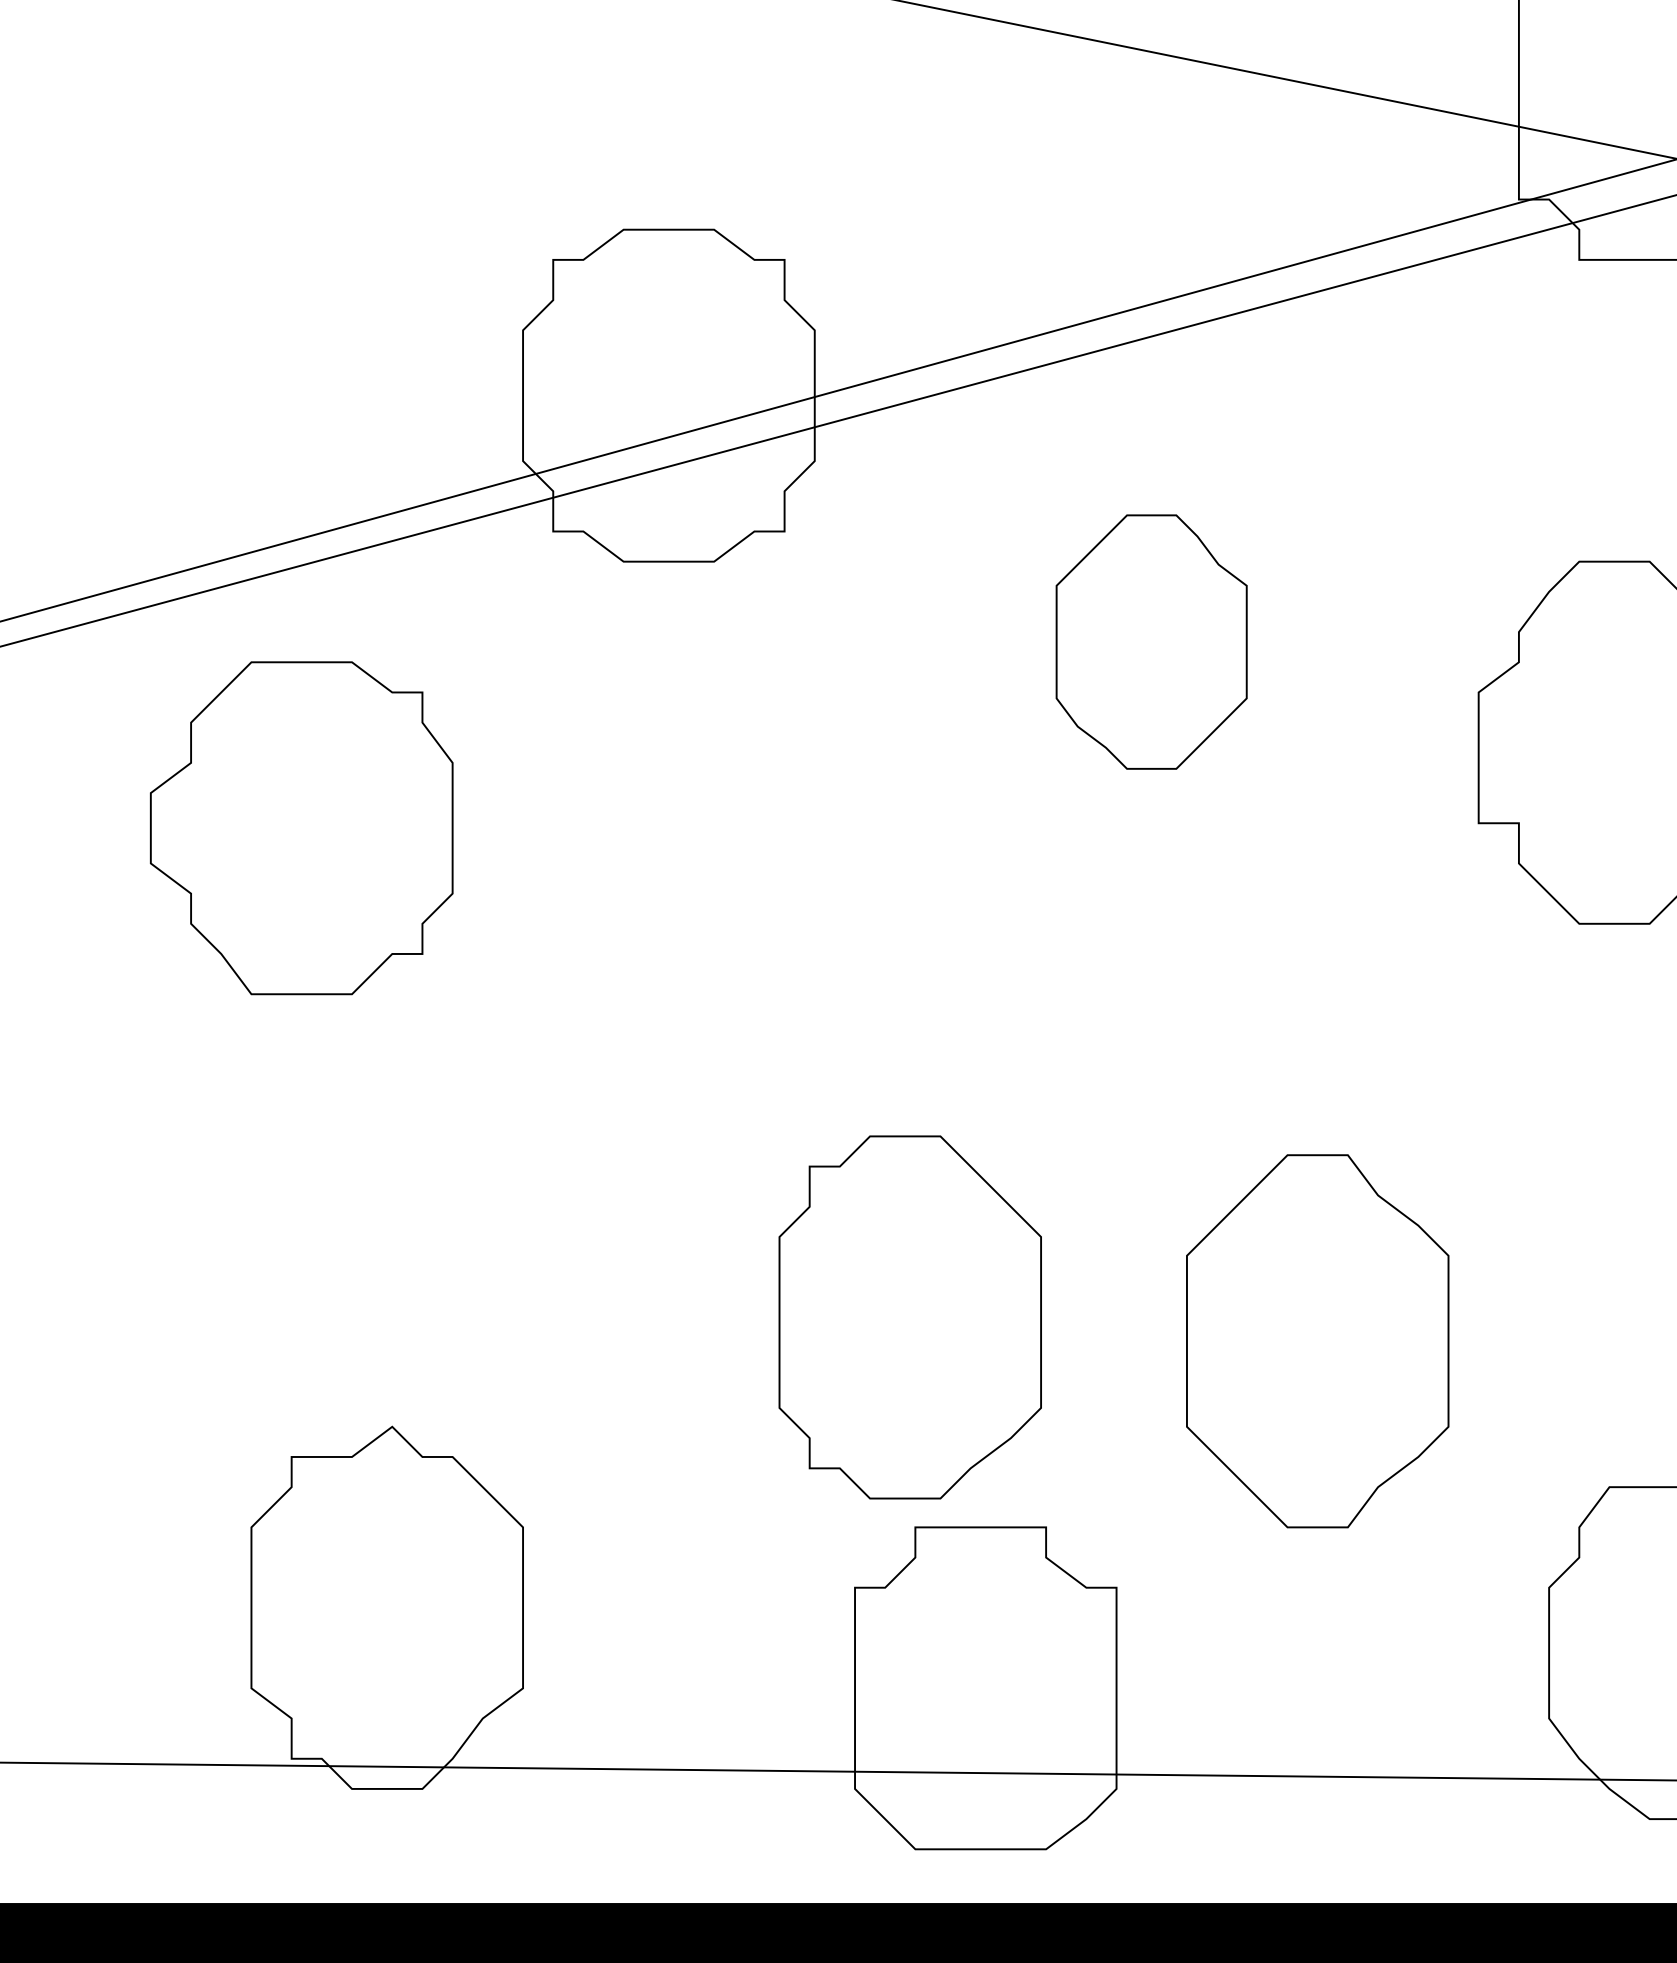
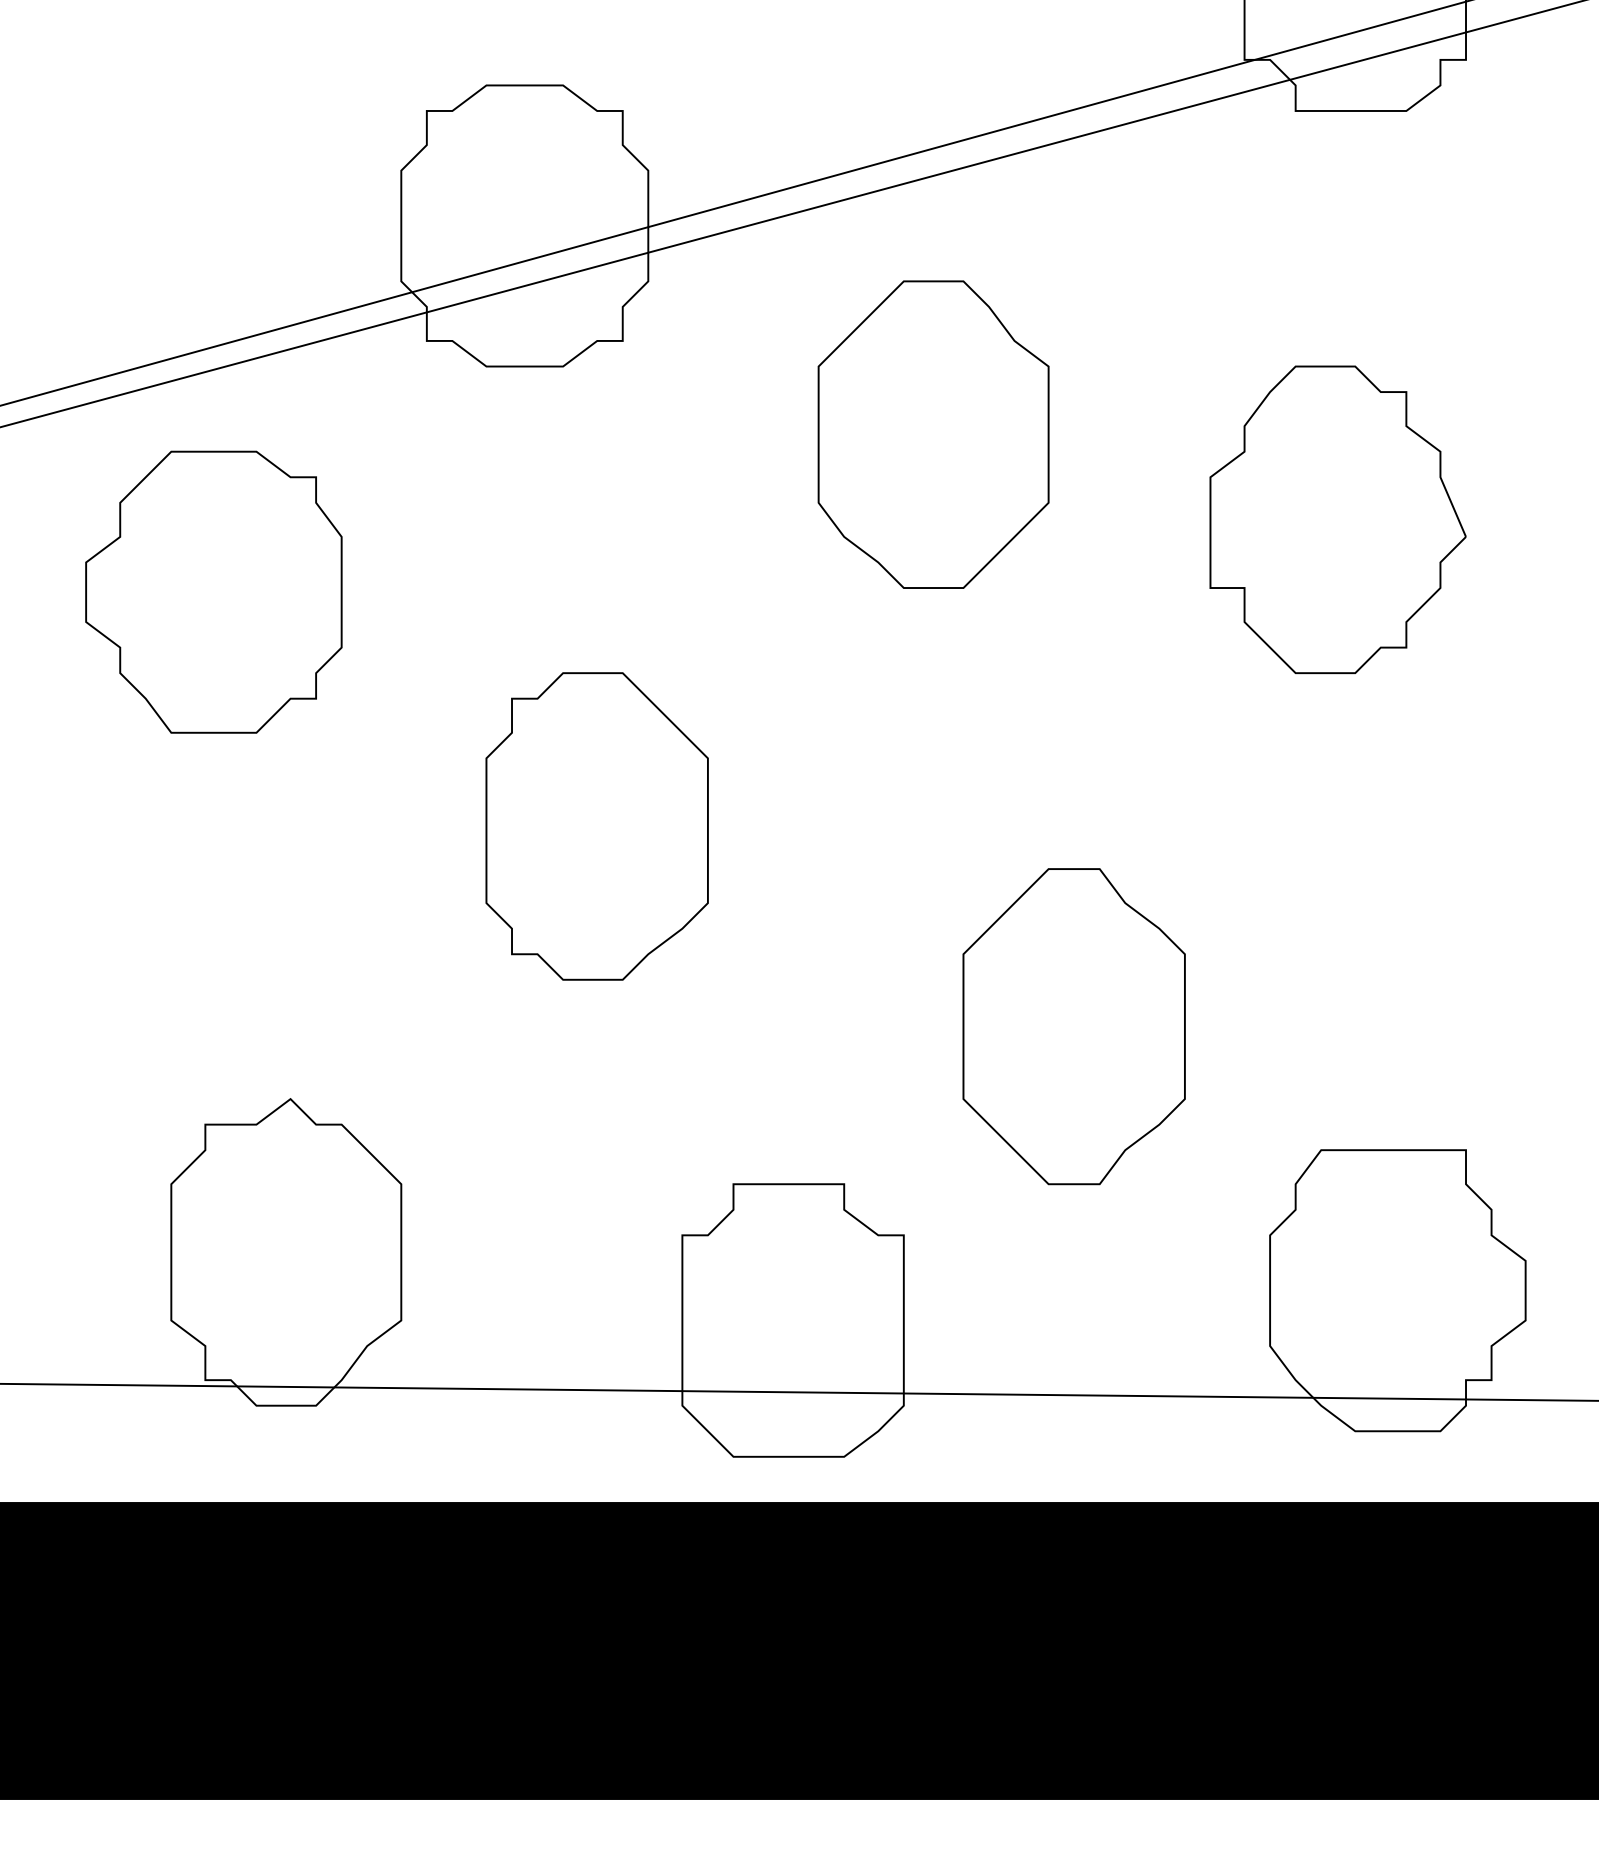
part: (1151, 641) -> (933, 434), size x1.43
part: (909, 1317) -> (596, 826), moved

